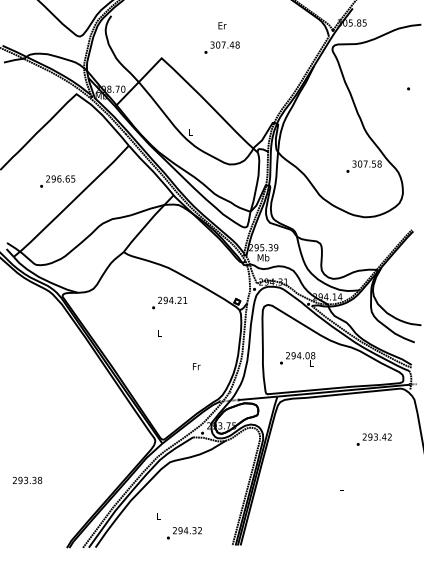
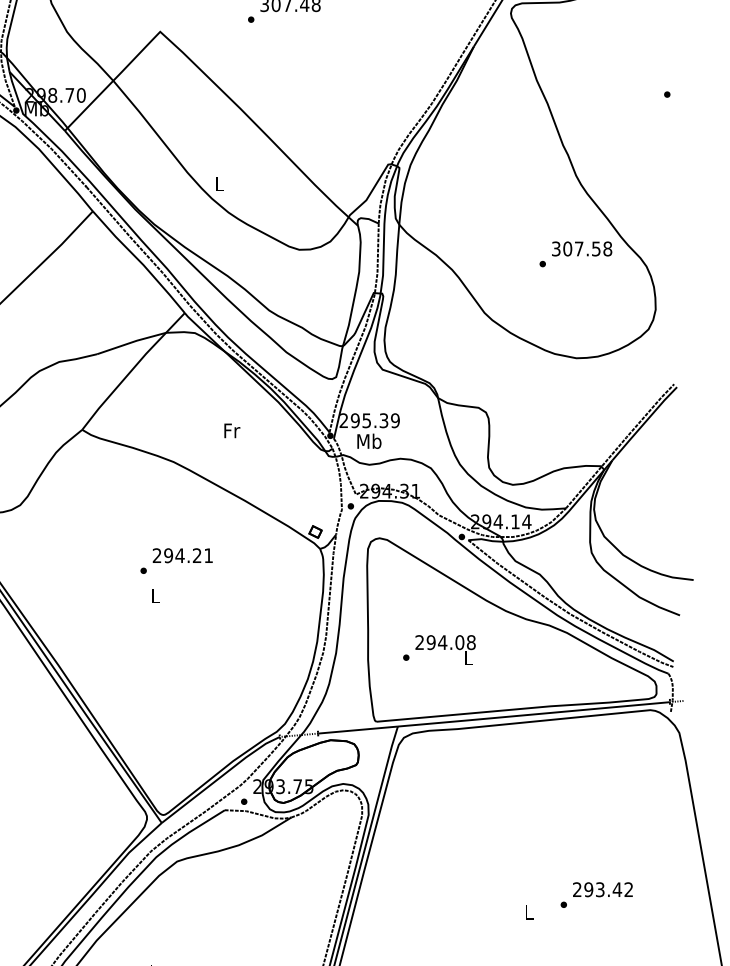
text: (169, 302) -> (176, 559), moved
text: (196, 366) -> (231, 430), moved
text: (373, 439) -> (595, 894), moved

